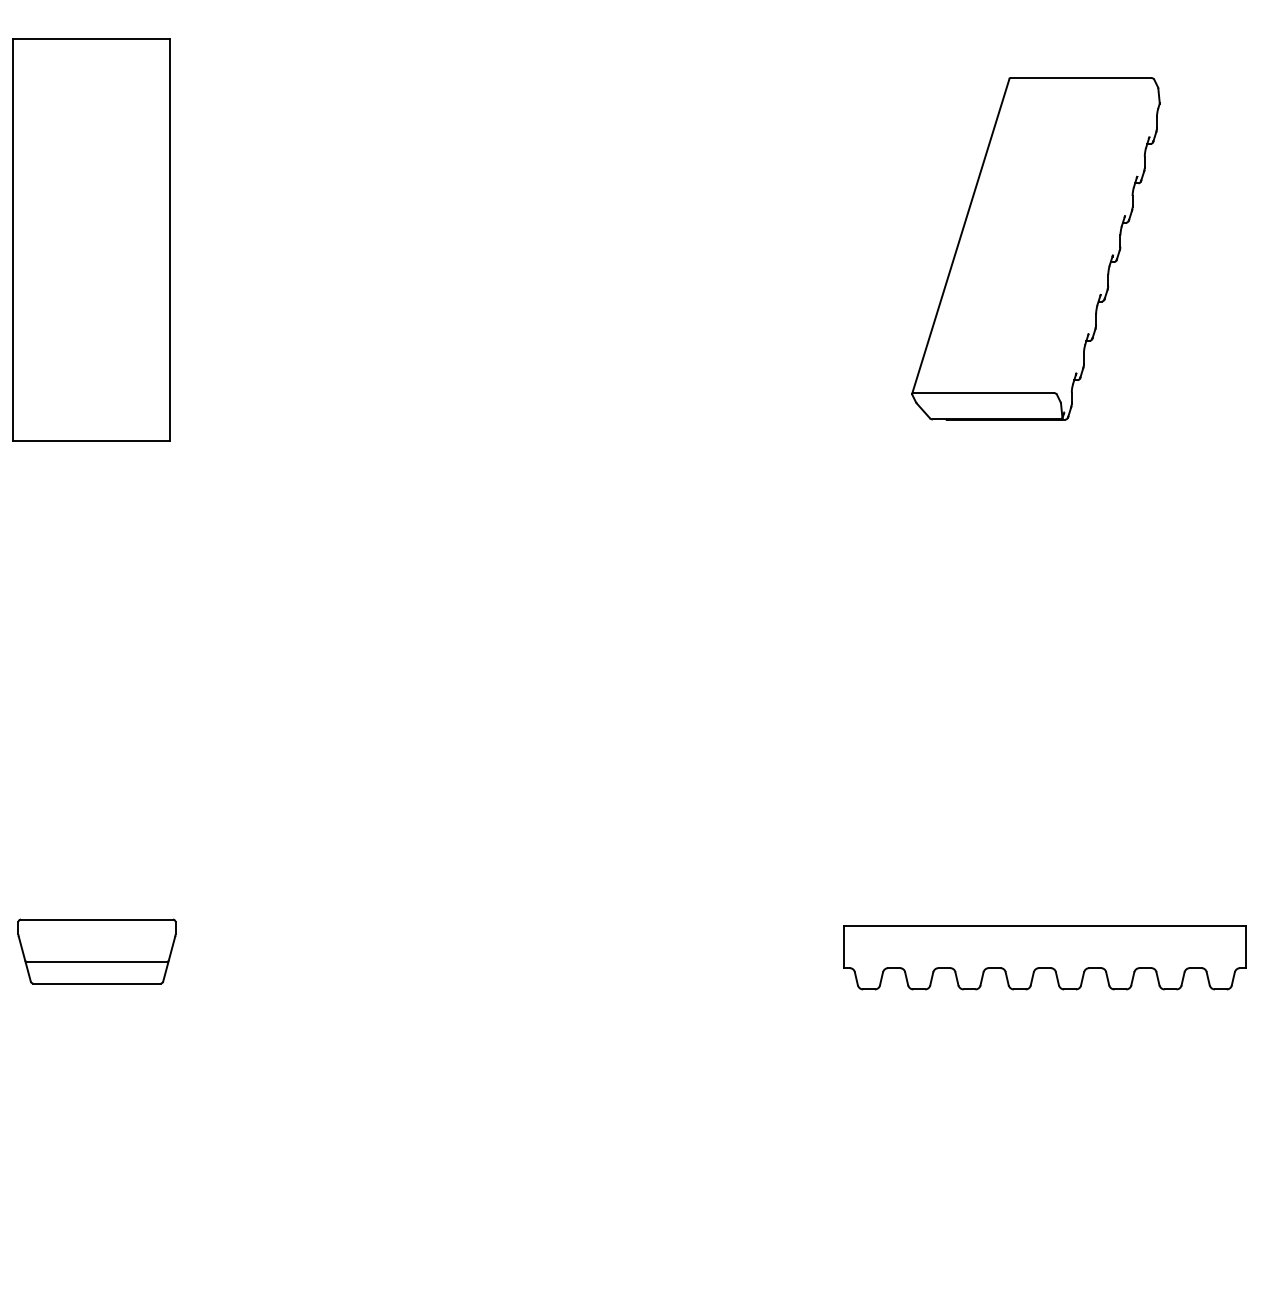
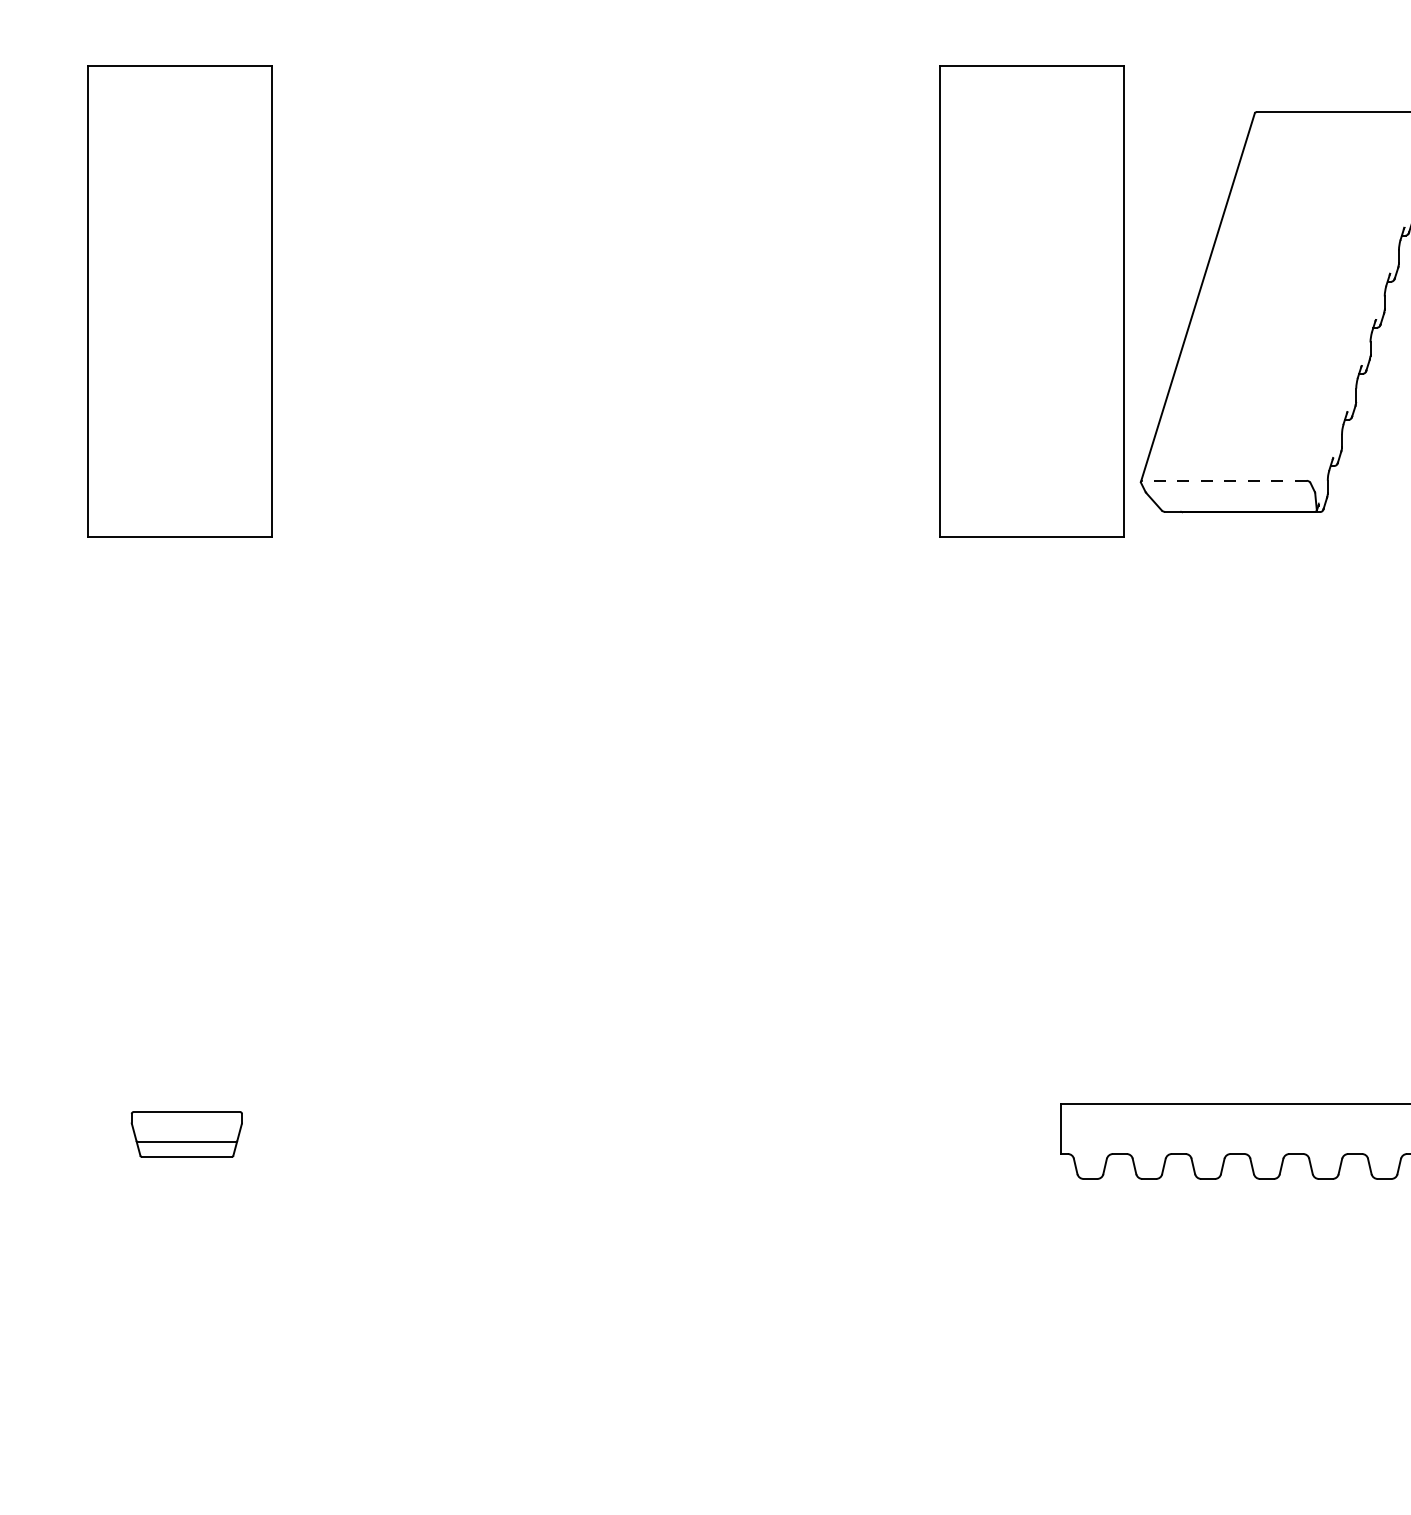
part: (819, 239) -> (1032, 301), added
line: (983, 392) -> (1224, 480), solid -> dashed
part: (96, 951) -> (186, 1134), size x0.6

